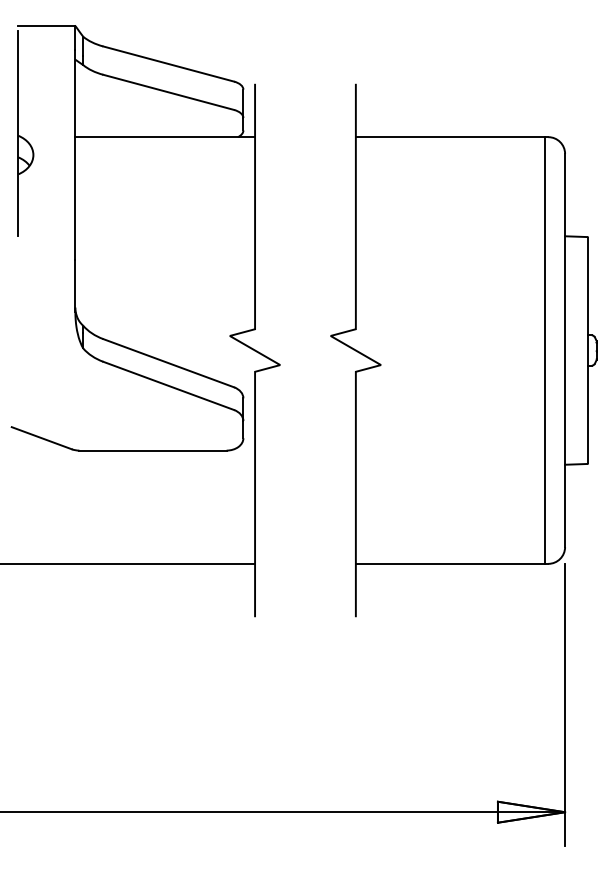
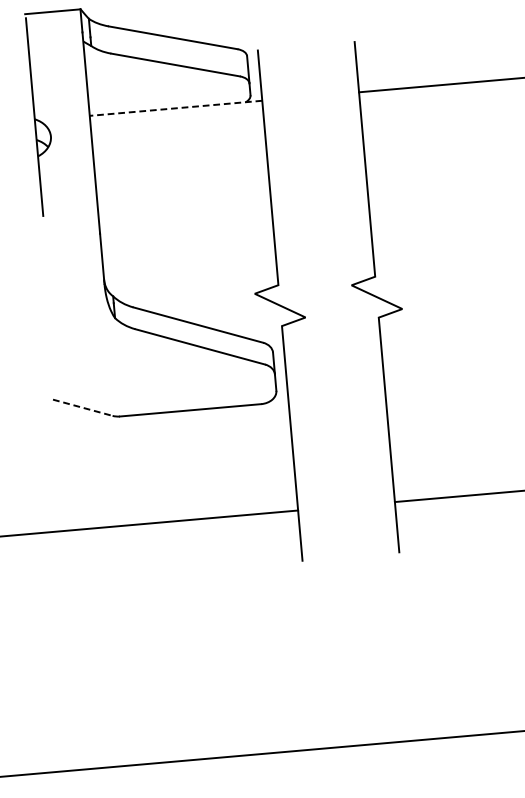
line: (165, 137) -> (176, 108), solid -> dashed
line: (42, 438) -> (83, 407), solid -> dashed

